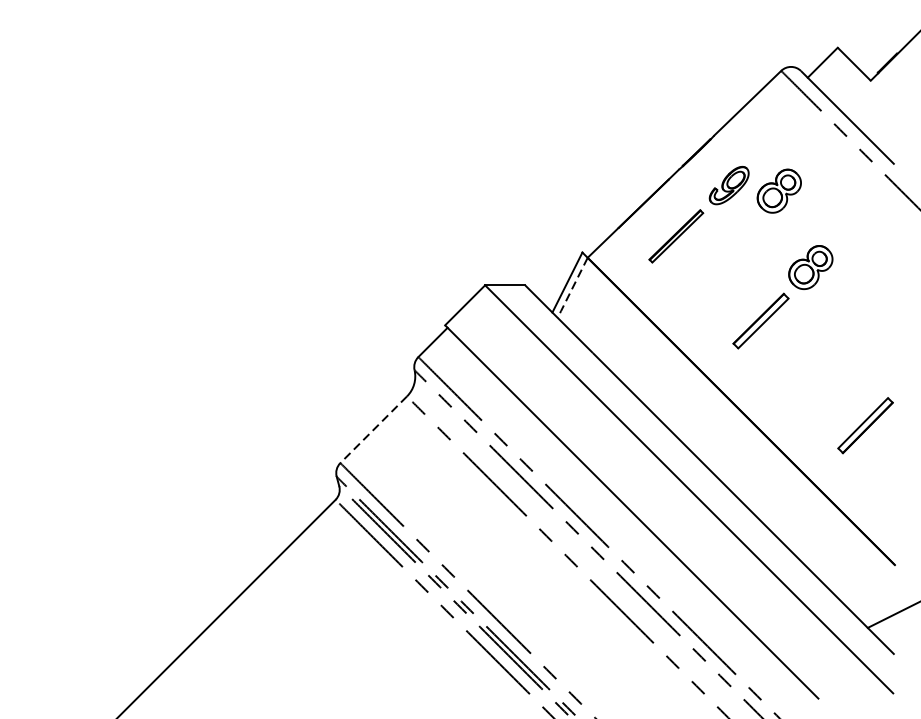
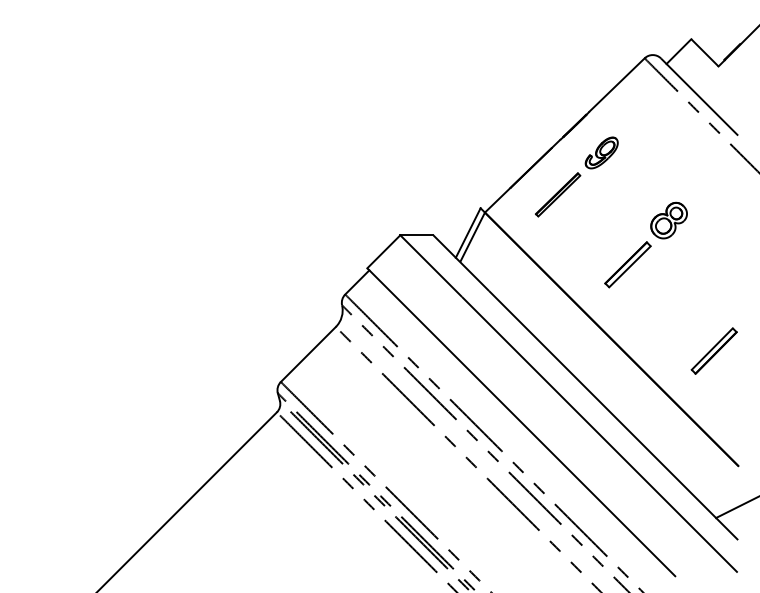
part: (778, 191) -> (642, 157), removed
line: (572, 289) -> (472, 238), dashed -> solid
line: (373, 429) -> (308, 354), dashed -> solid

